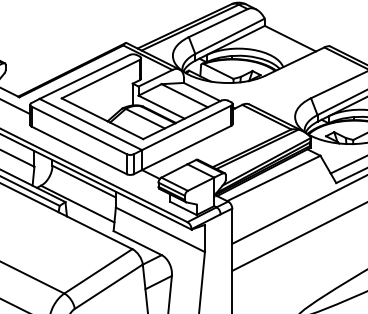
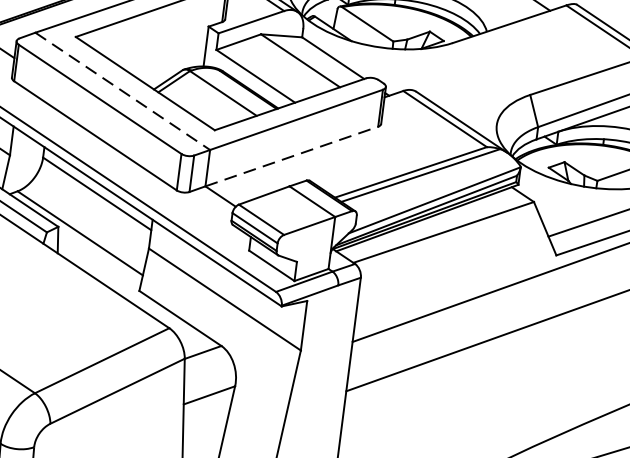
line: (91, 124) -> (123, 91), solid -> dashed
line: (186, 148) -> (291, 157), solid -> dashed

